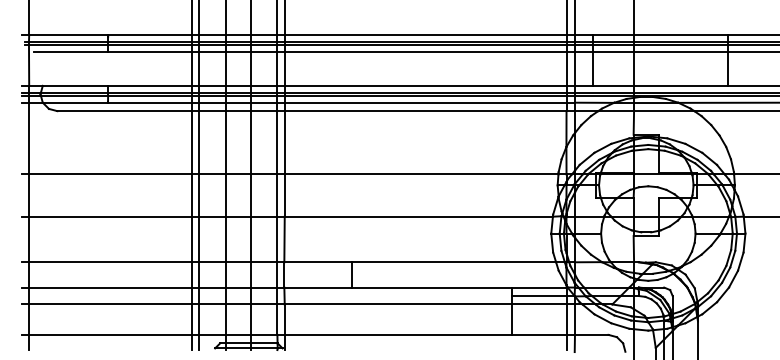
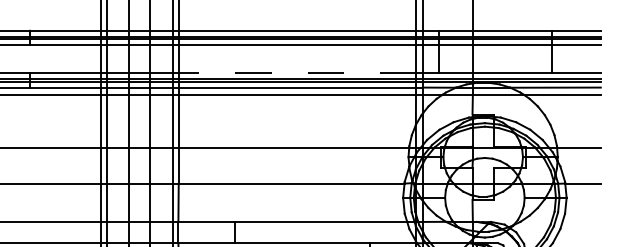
line: (425, 85) -> (297, 73), solid -> dashed

